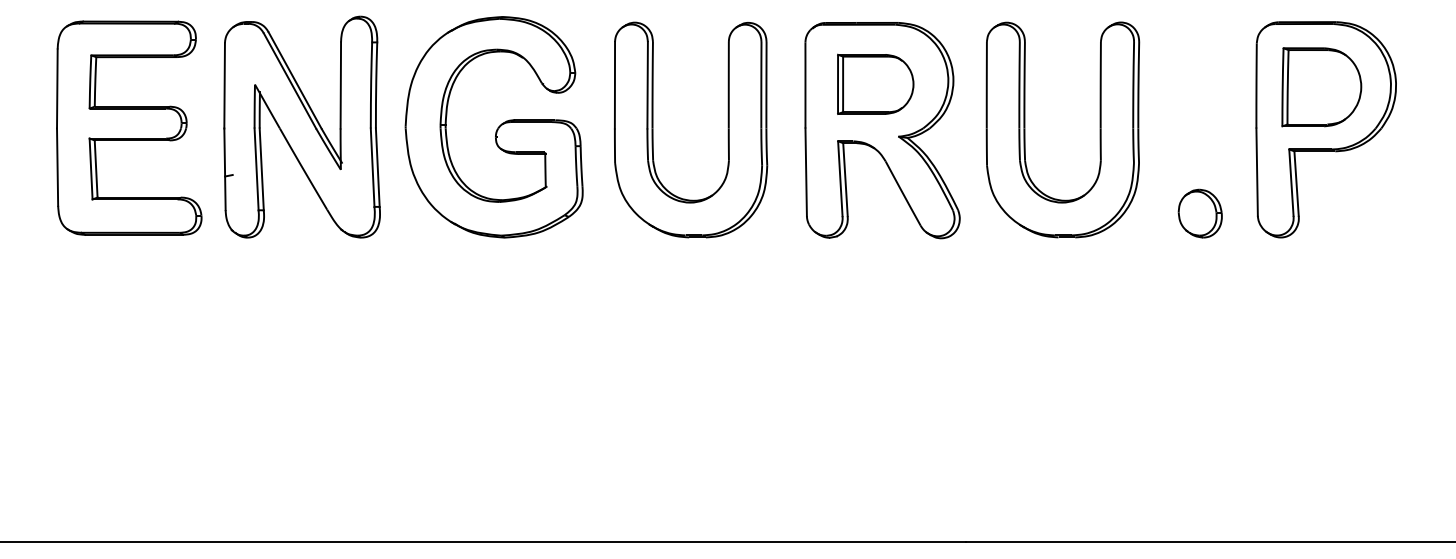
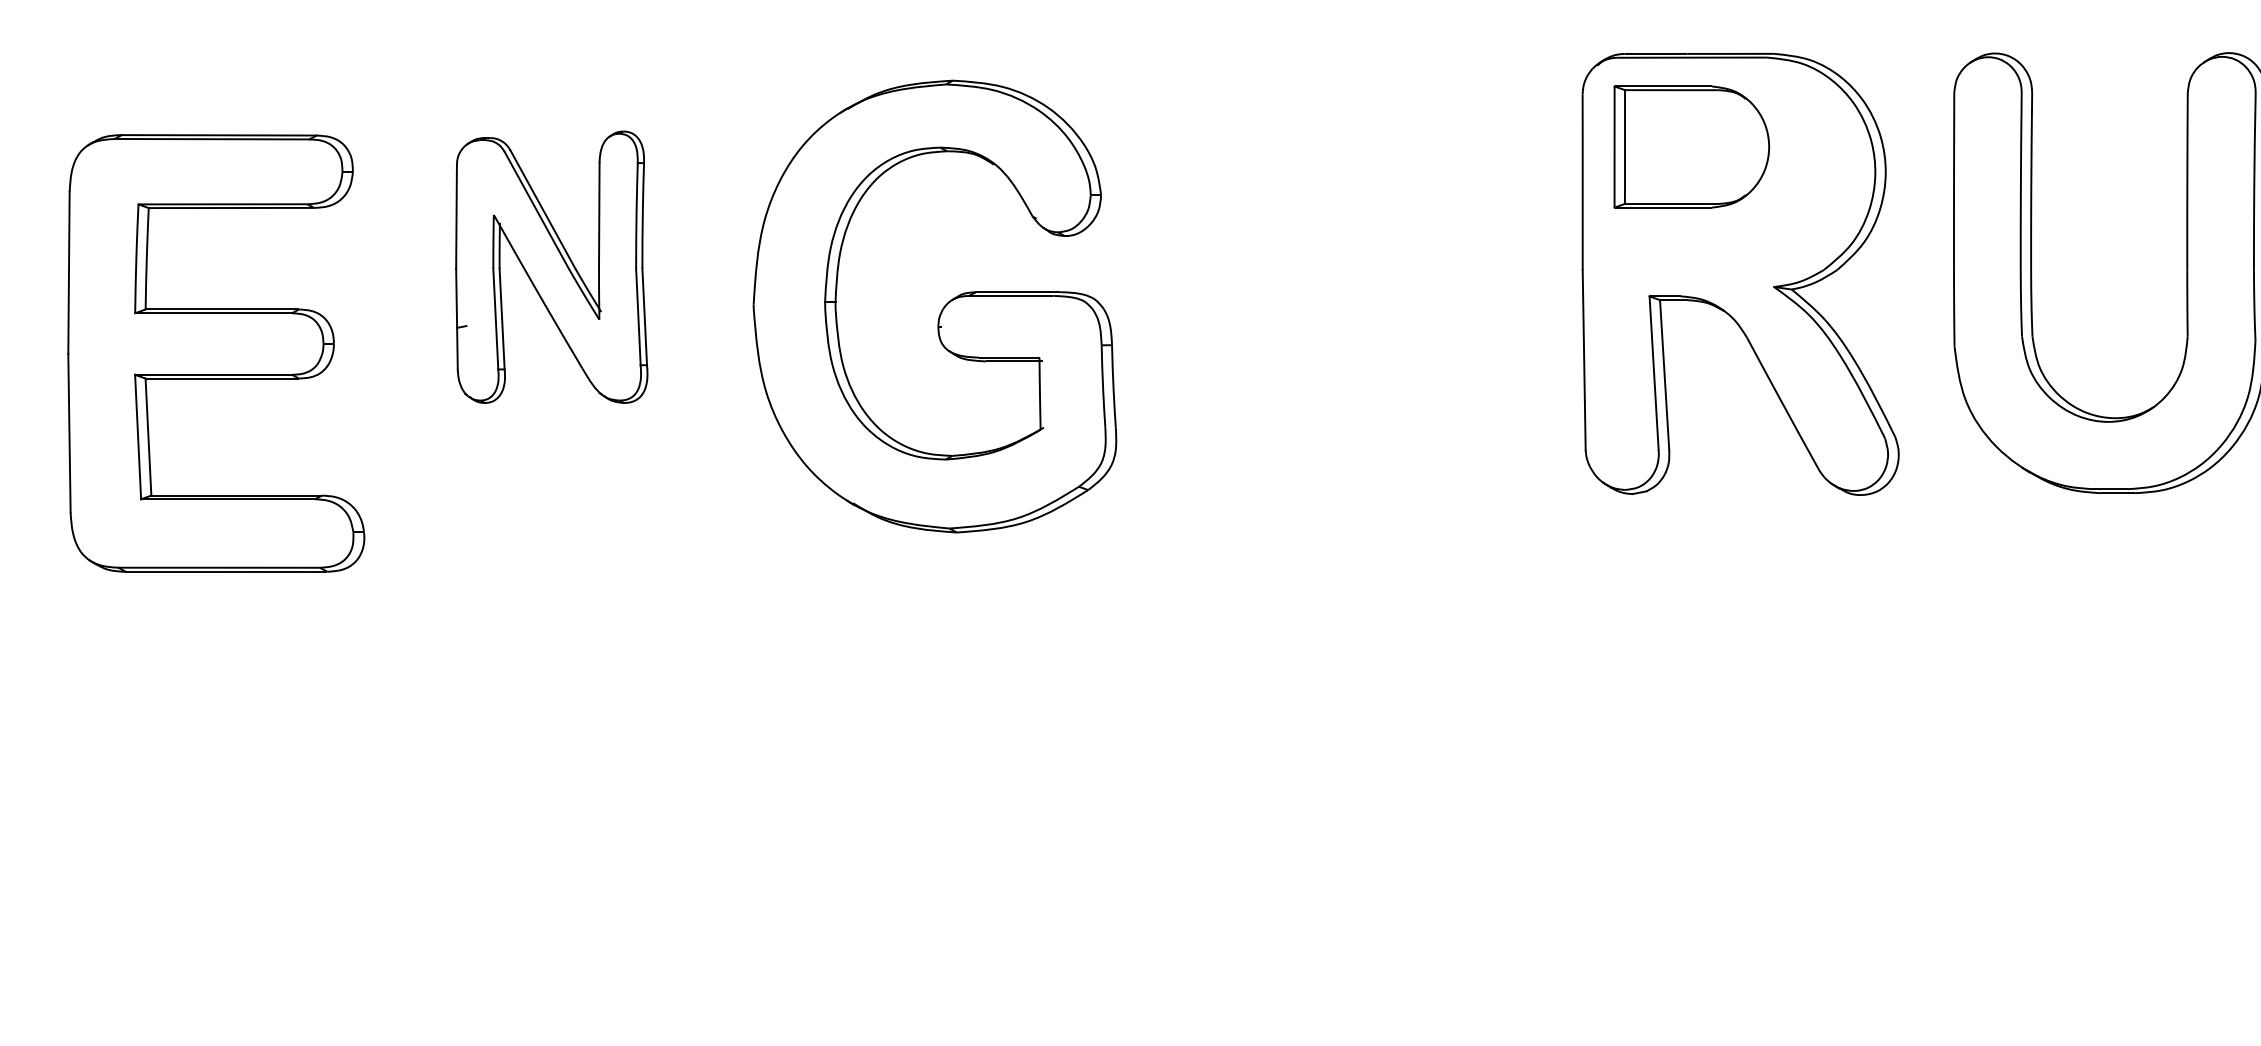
part: (875, 83) -> (1691, 145), moved
part: (301, 126) -> (550, 266), size x0.6
part: (129, 127) -> (216, 352), moved
part: (493, 127) -> (933, 306), moved
part: (653, 129) -> (1271, 272), removed

